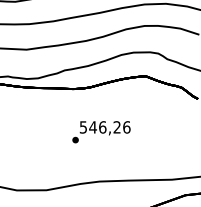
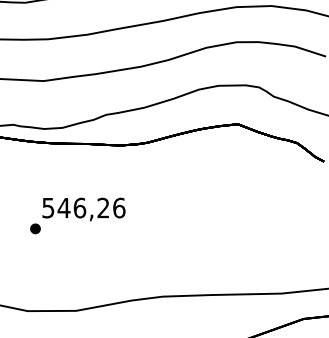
text: (101, 132) -> (77, 216), moved

